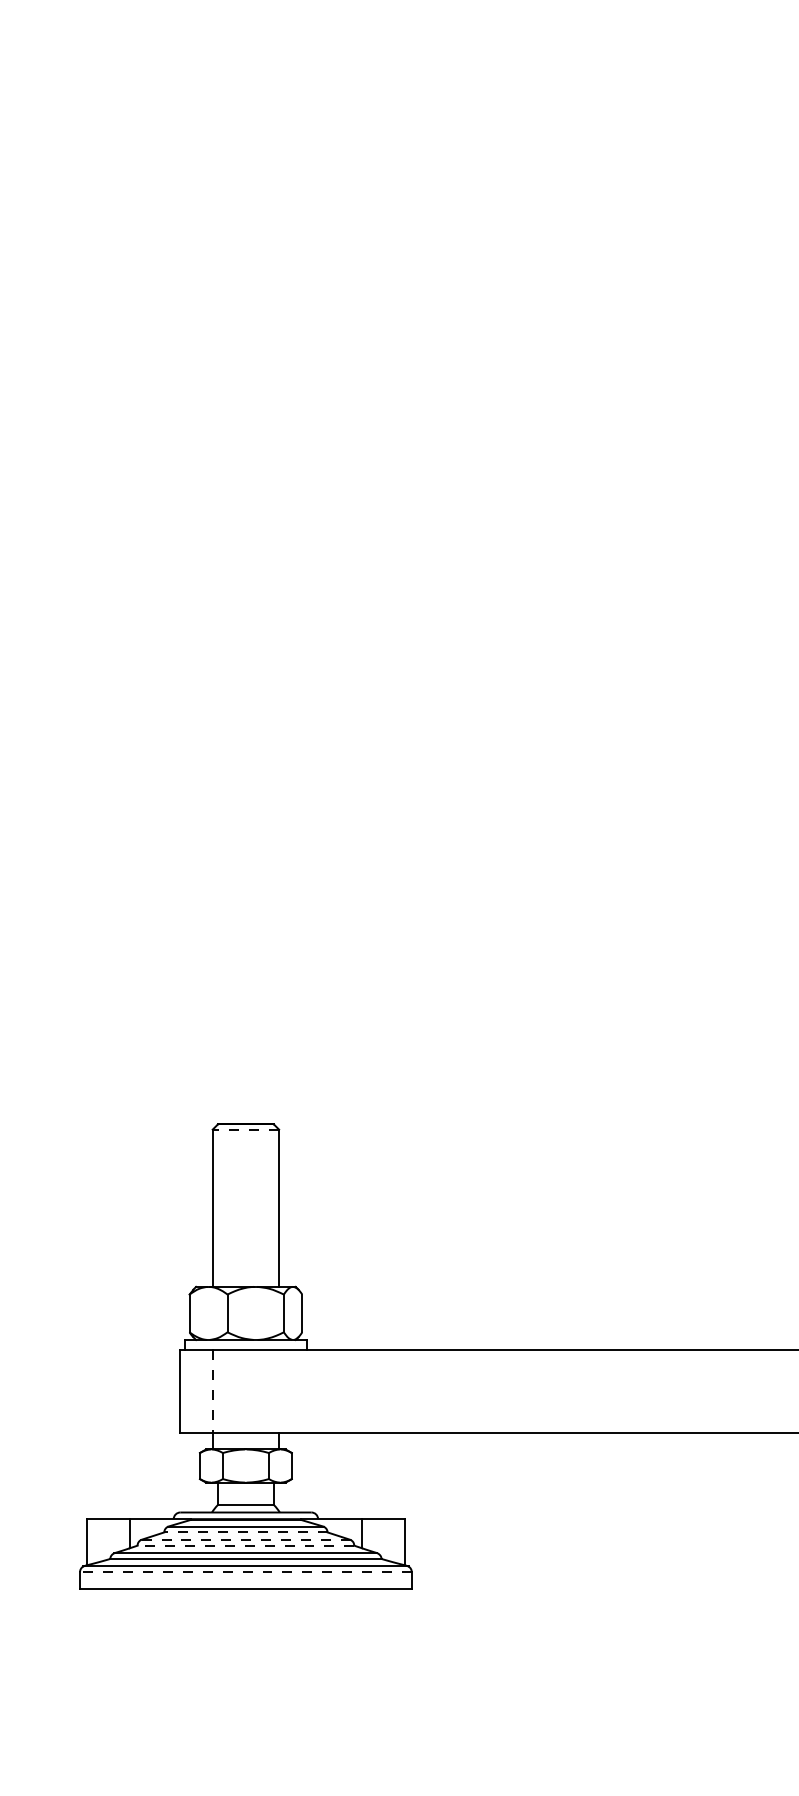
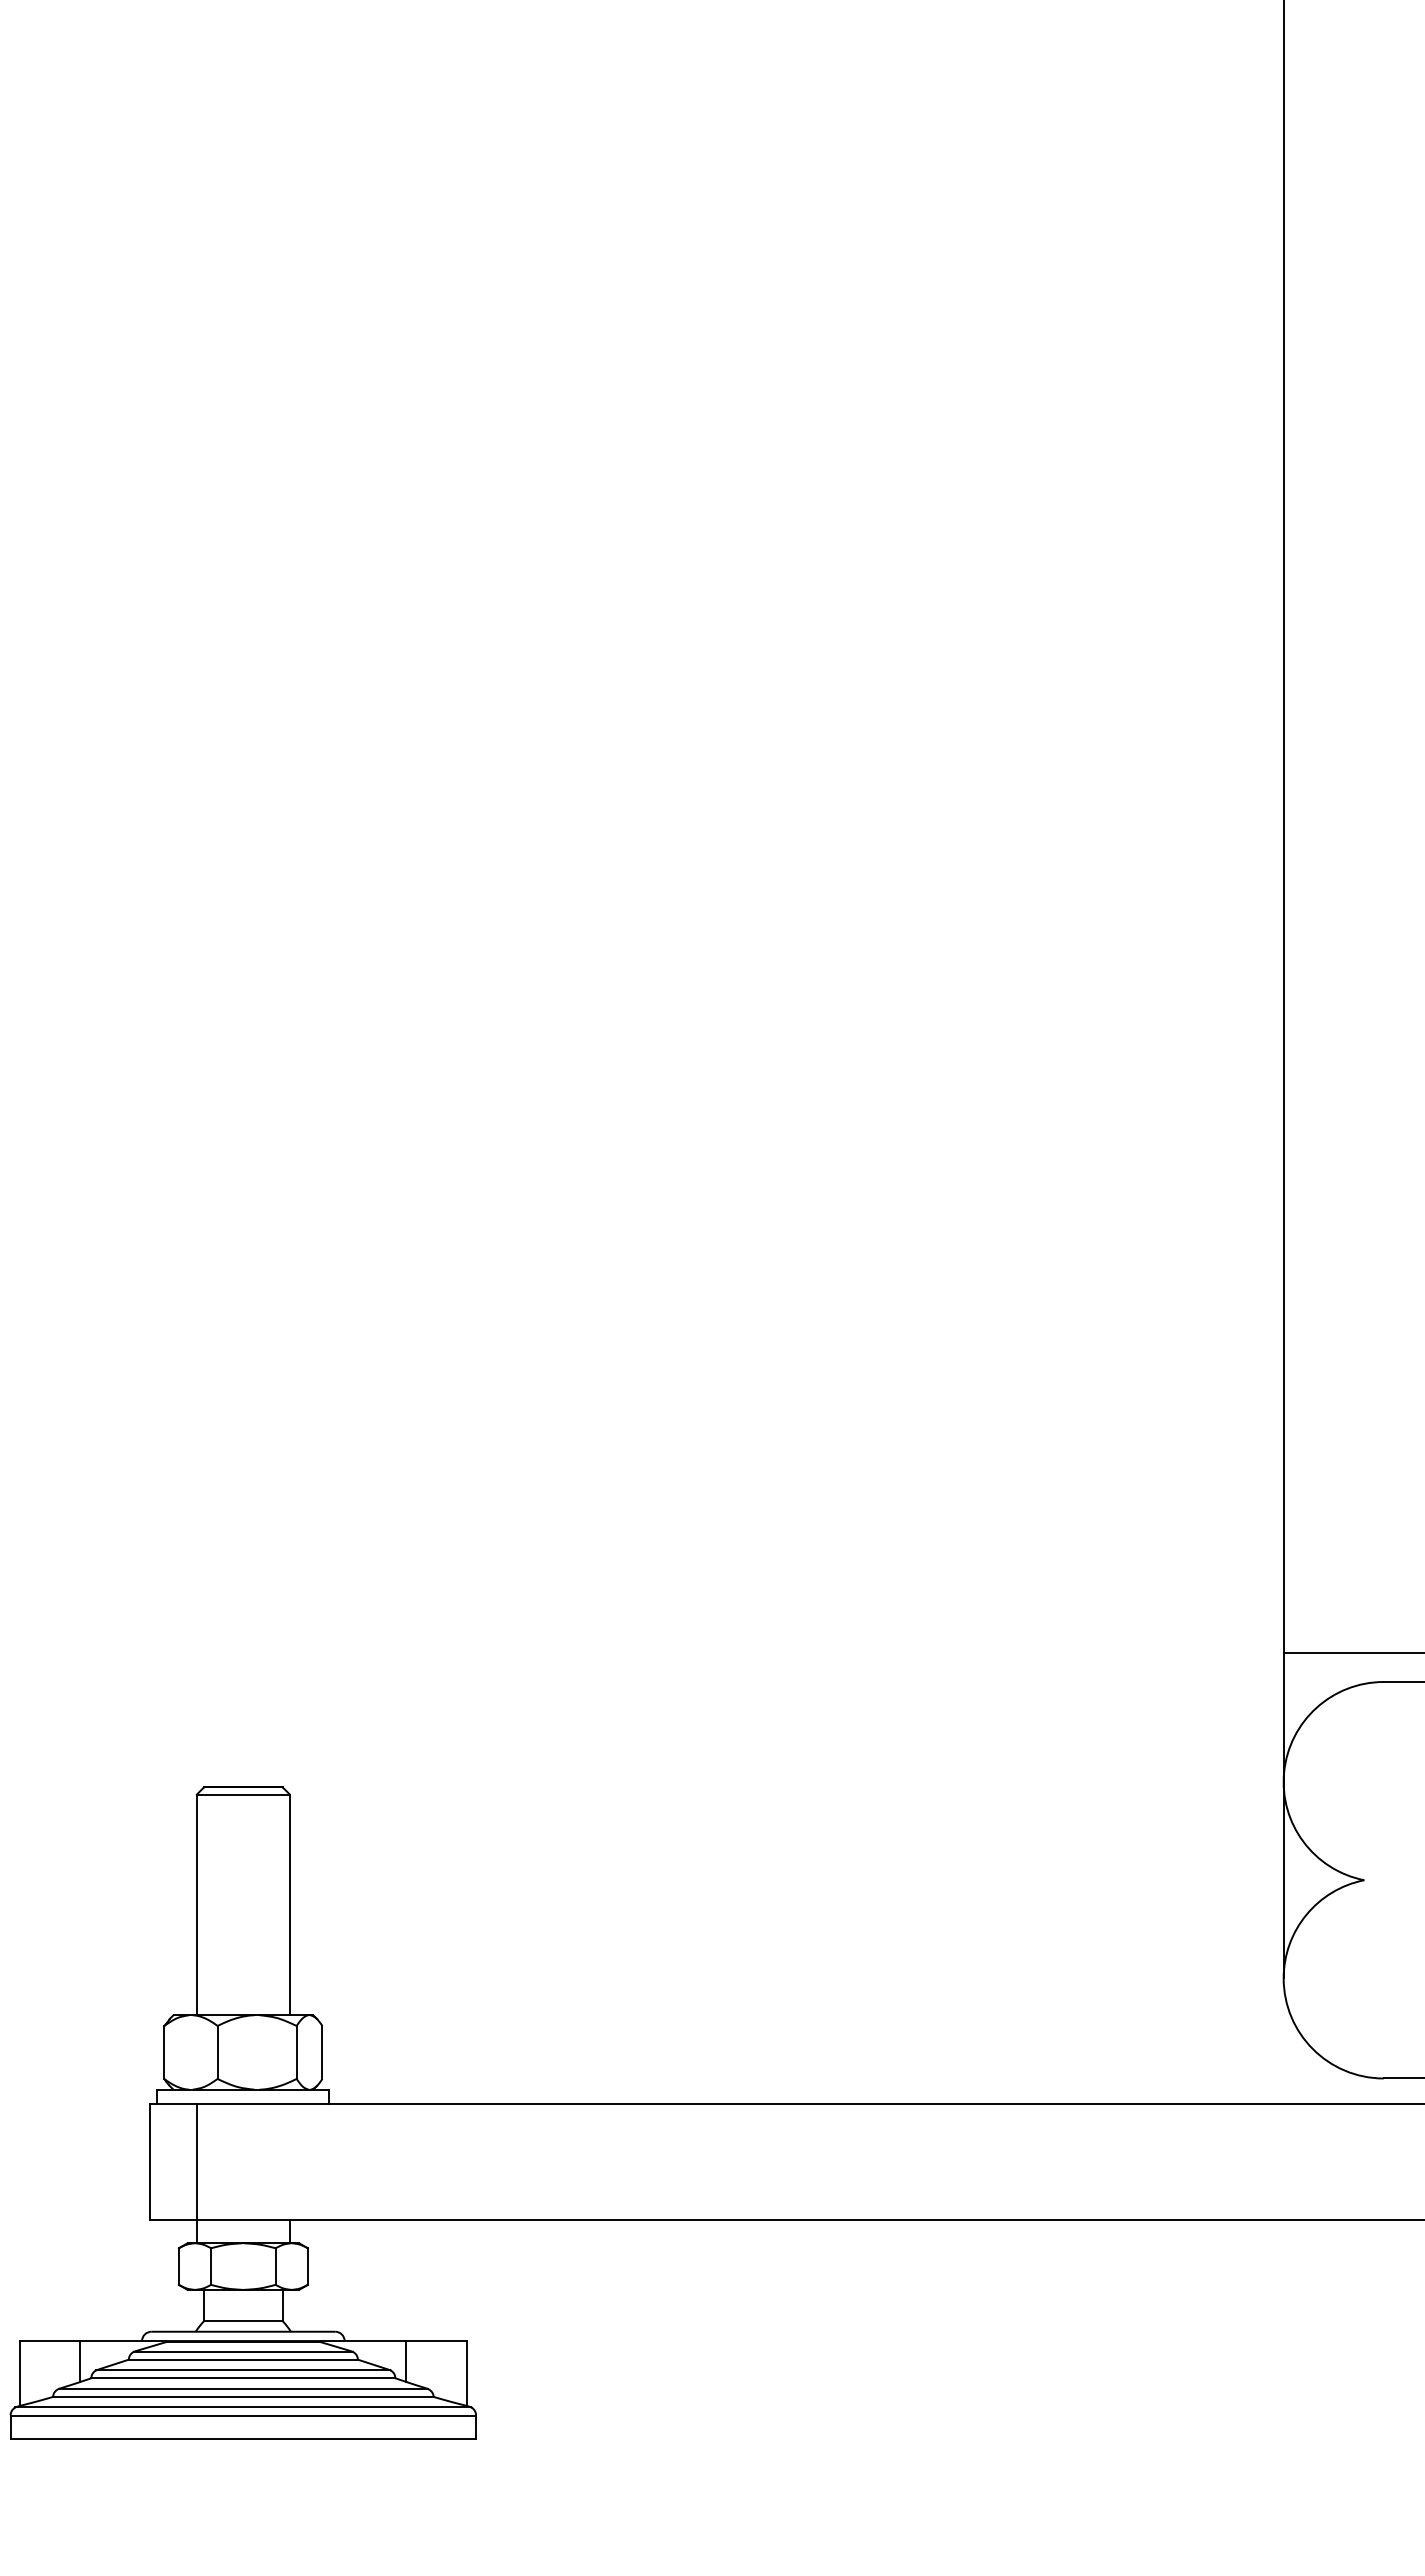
line: (246, 1129) -> (243, 1794), dashed -> solid
line: (212, 1391) -> (196, 2162), dashed -> solid
line: (246, 1532) -> (243, 2359), dashed -> solid
line: (246, 1540) -> (243, 2370), dashed -> solid
line: (245, 1545) -> (242, 2378), dashed -> solid
line: (246, 1572) -> (243, 2415), dashed -> solid

